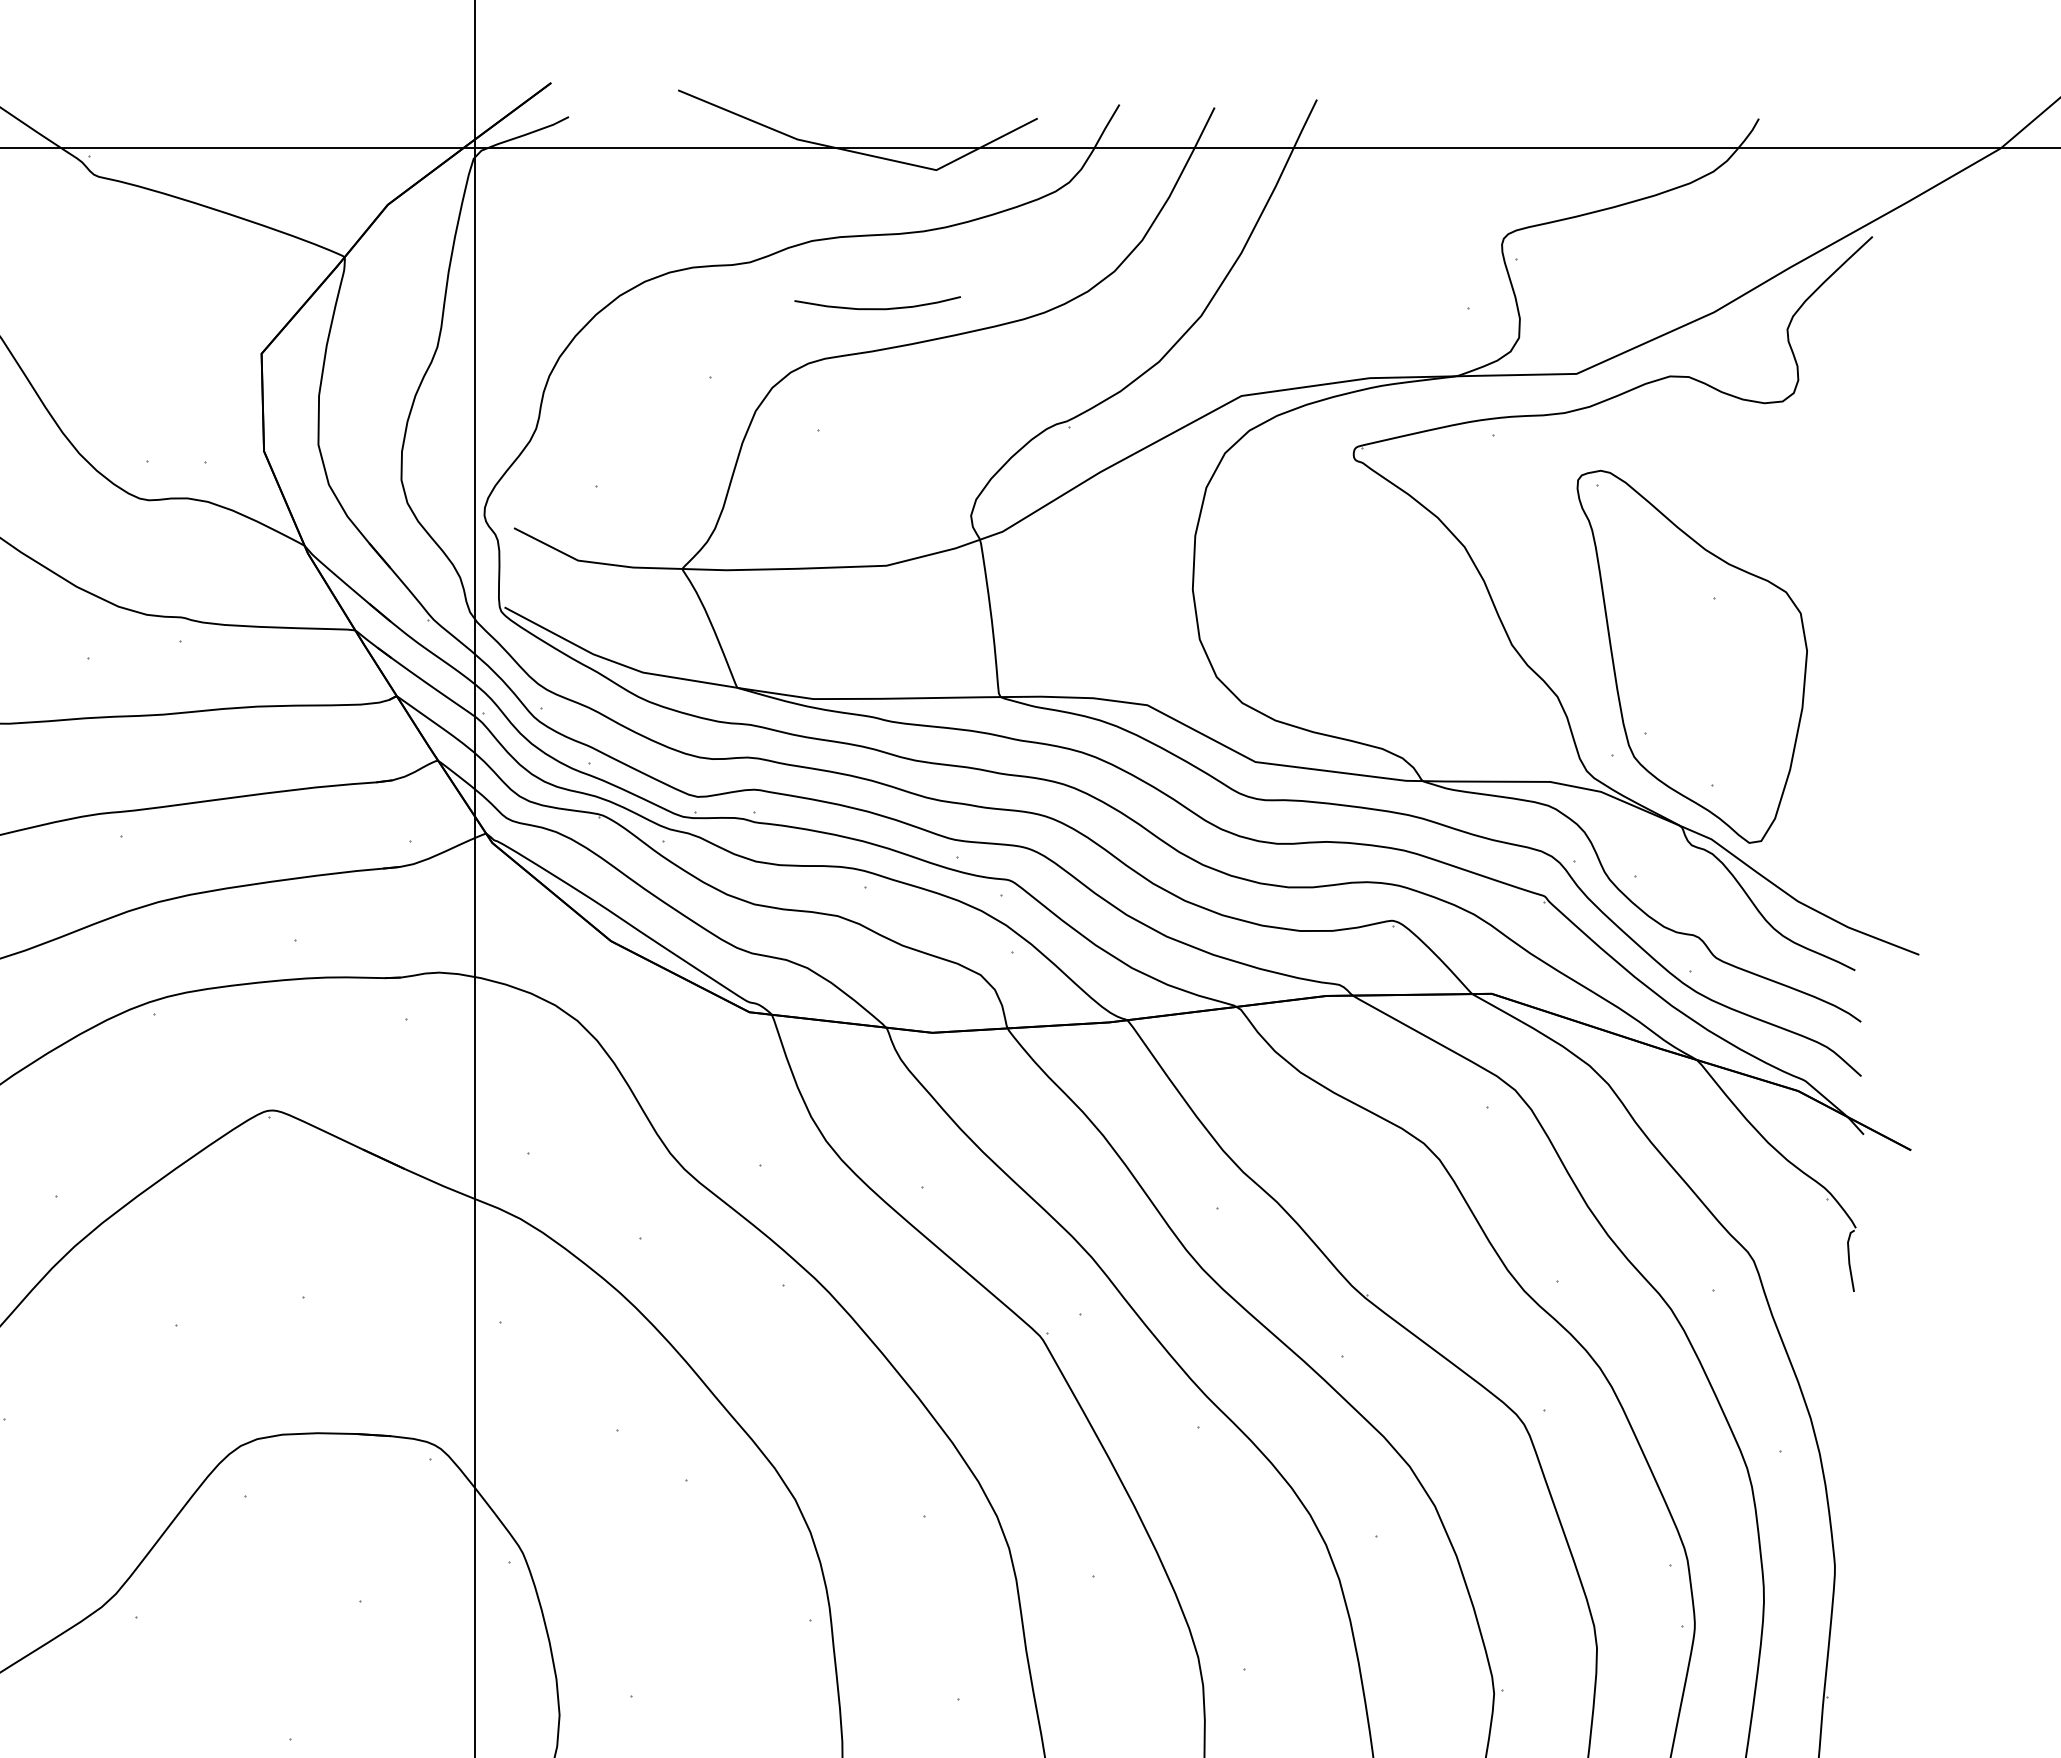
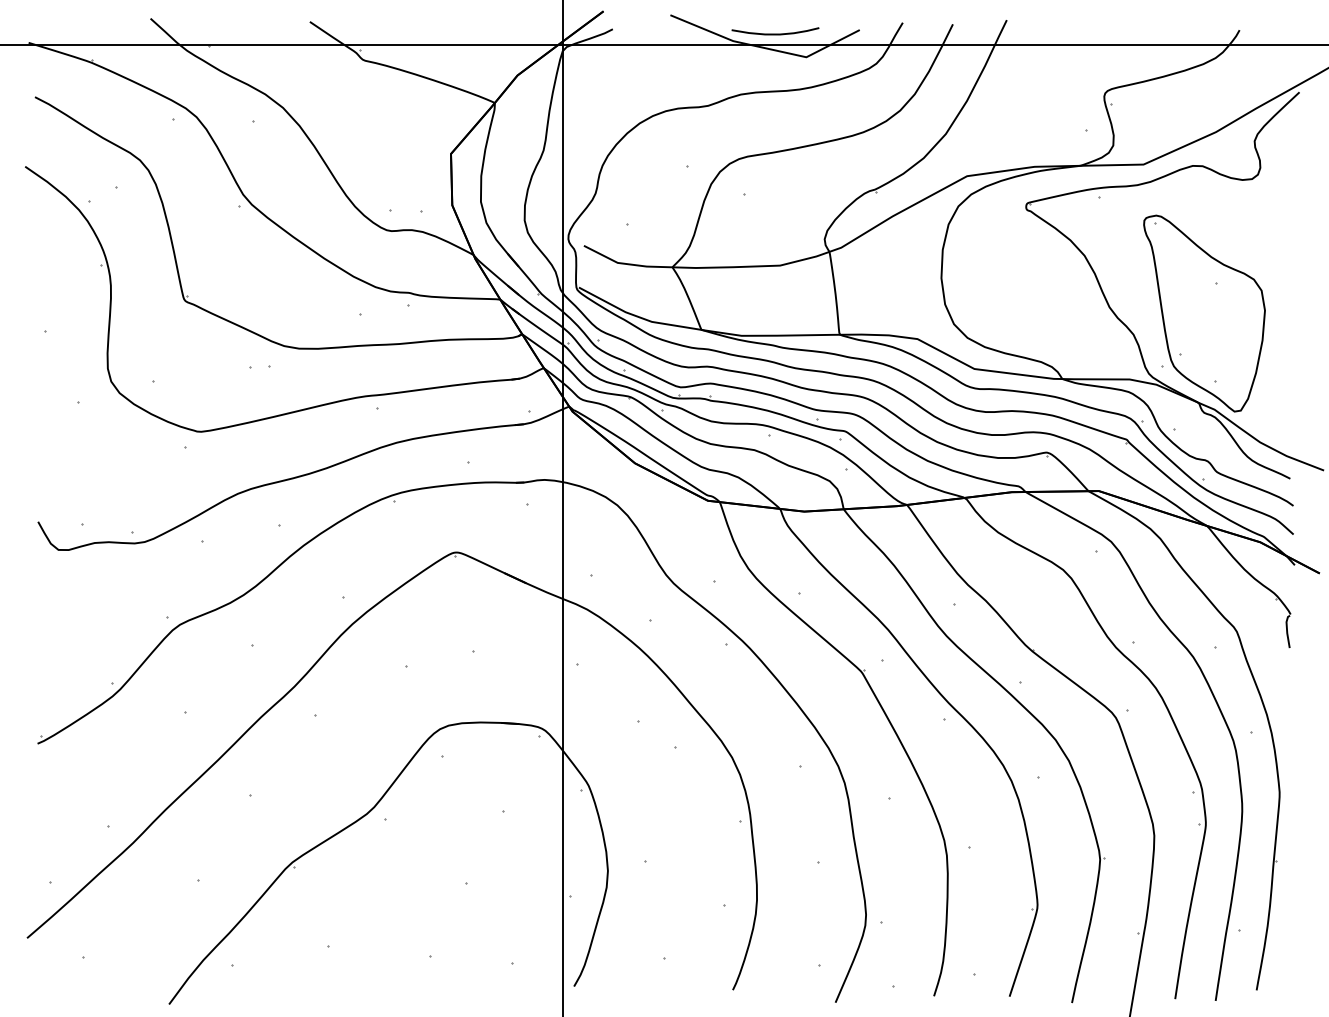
curve: (877, 307) -> (775, 33), moved

